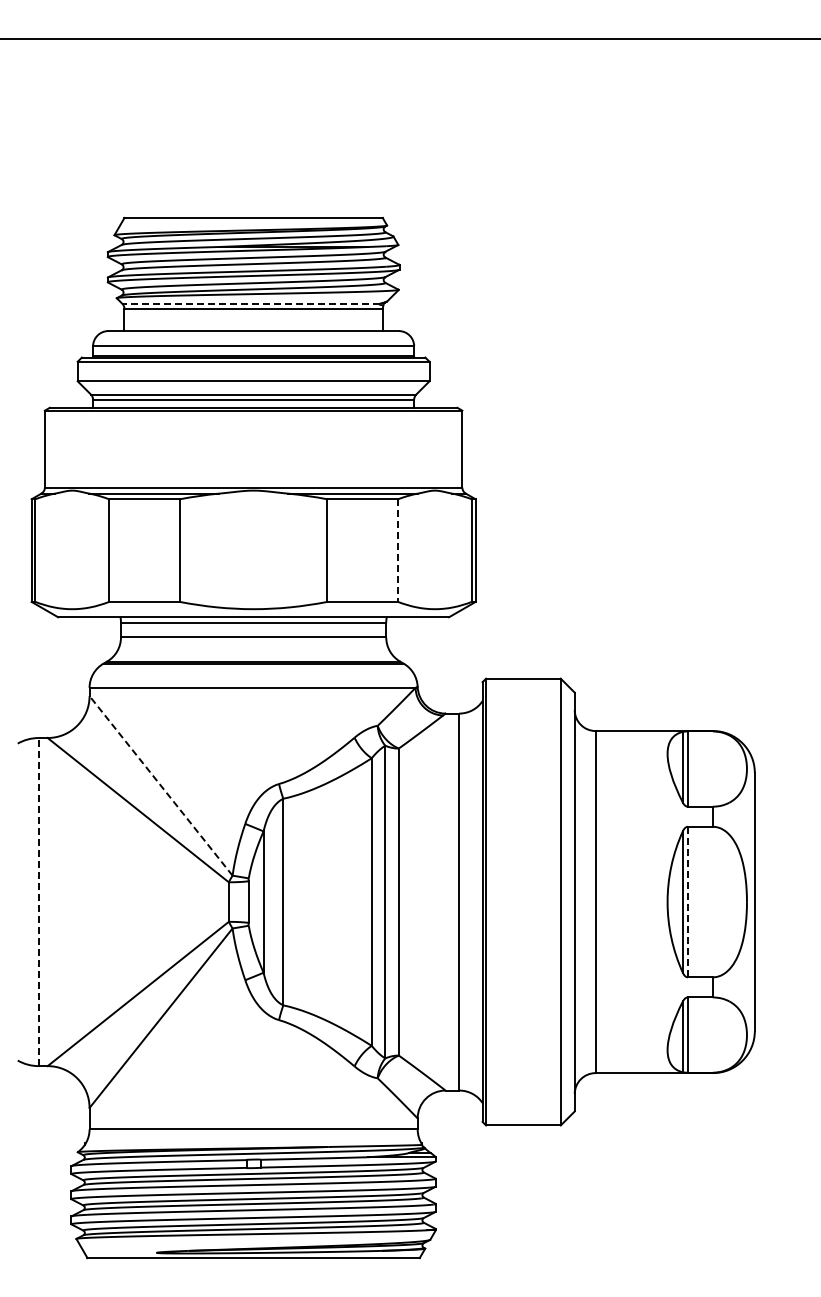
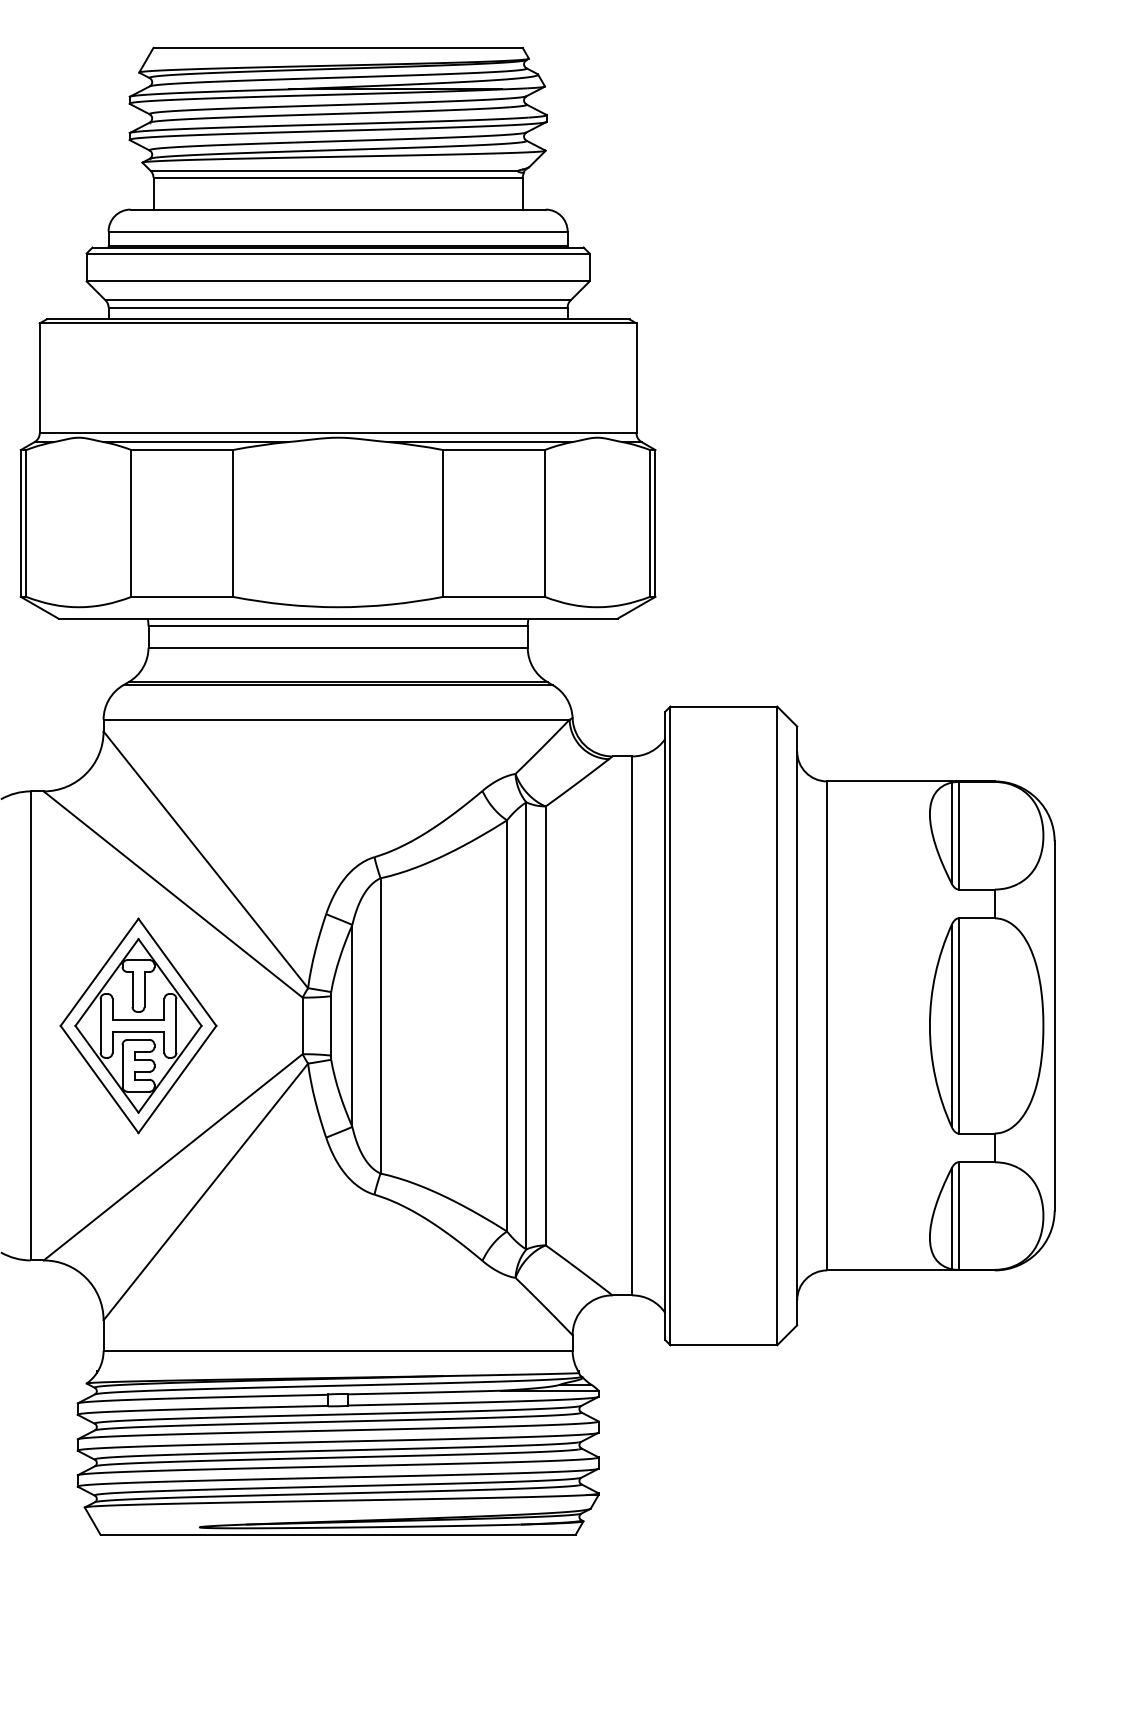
line: (251, 303) -> (335, 170), dashed -> solid
line: (398, 551) -> (545, 524), dashed -> solid
line: (161, 785) -> (206, 859), dashed -> solid
line: (38, 901) -> (30, 1025), dashed -> solid
part: (113, 902) -> (137, 1026), added
line: (687, 902) -> (958, 1026), dashed -> solid

